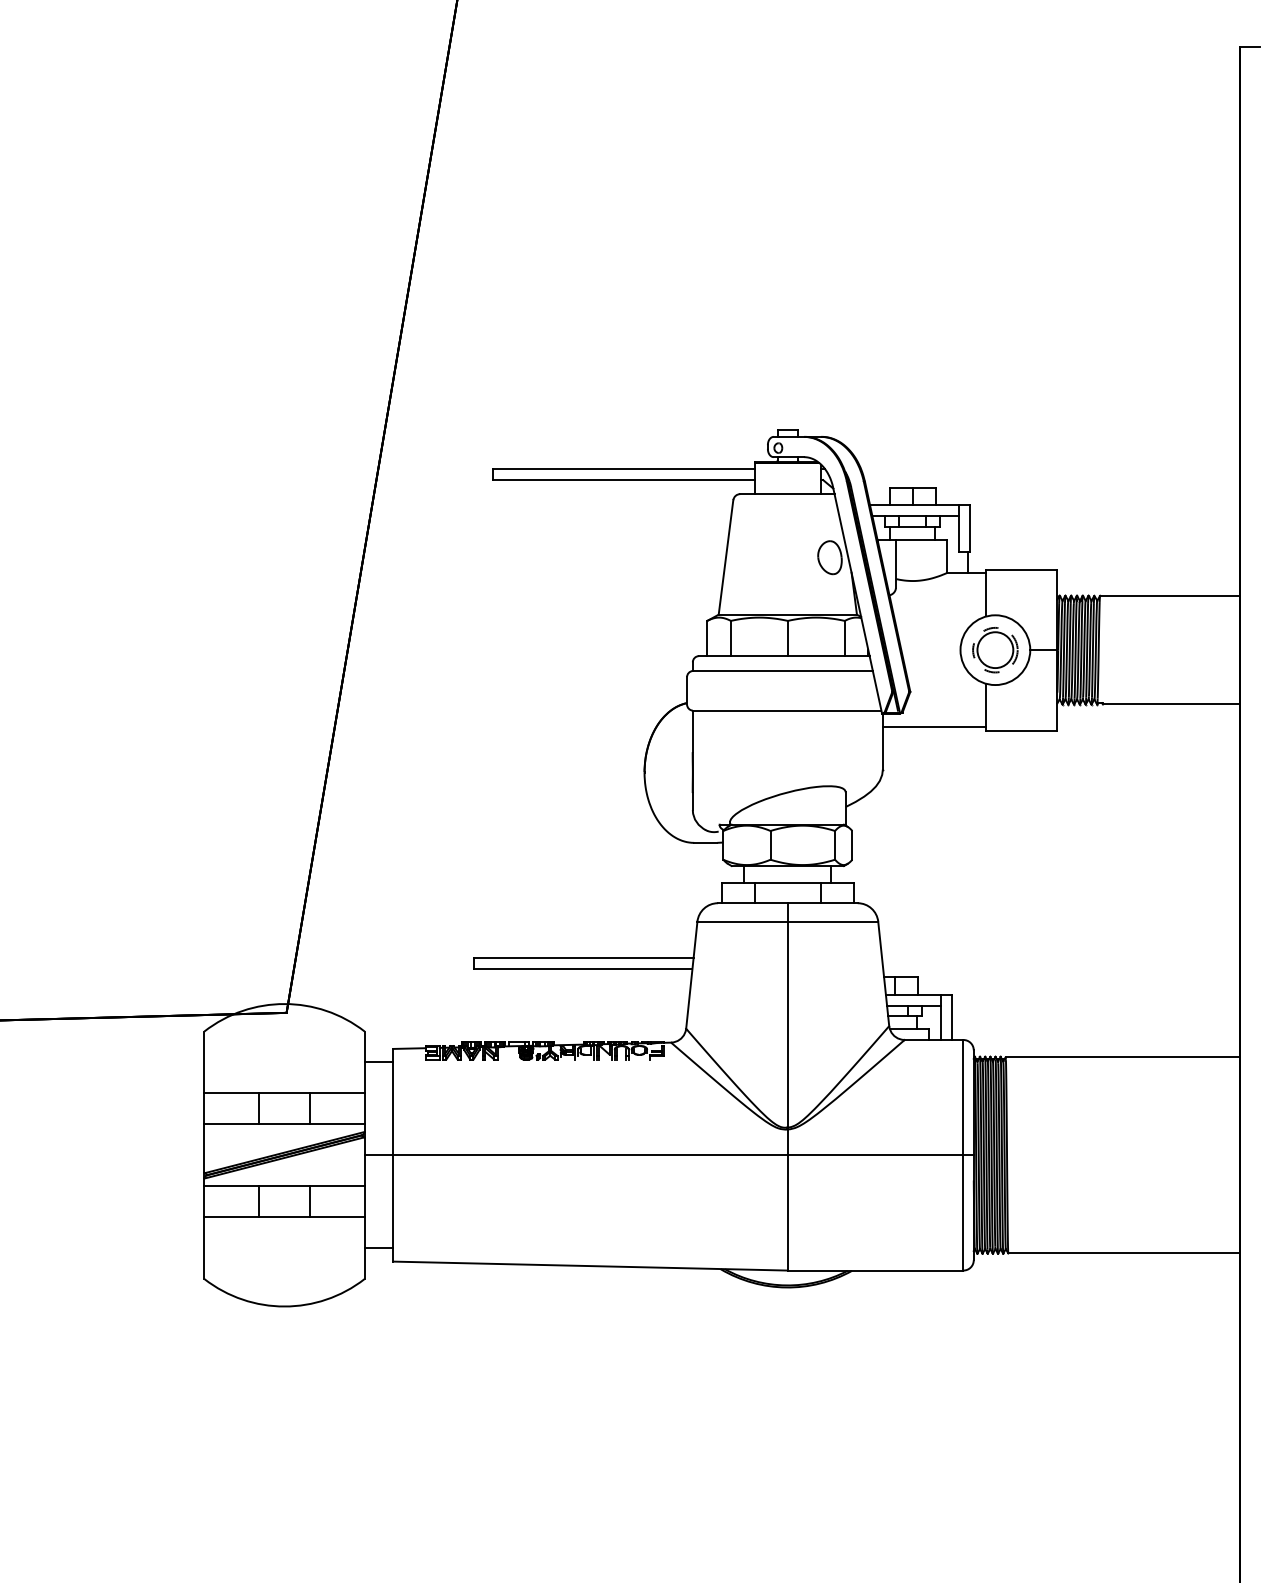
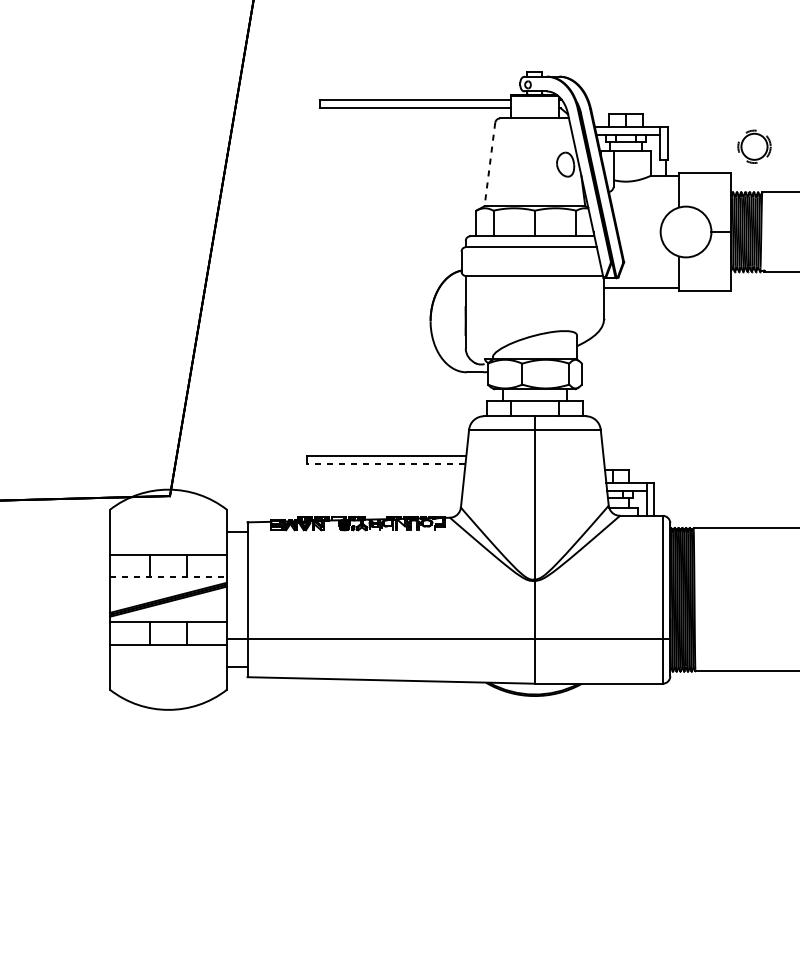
line: (726, 557) -> (490, 164), solid -> dashed
part: (995, 650) -> (754, 147), moved
line: (582, 969) -> (385, 464), solid -> dashed
line: (285, 1124) -> (169, 577), solid -> dashed
line: (668, 1155) -> (448, 639), moved

